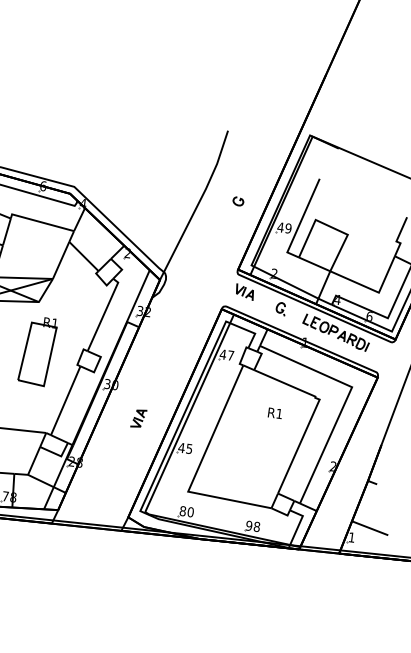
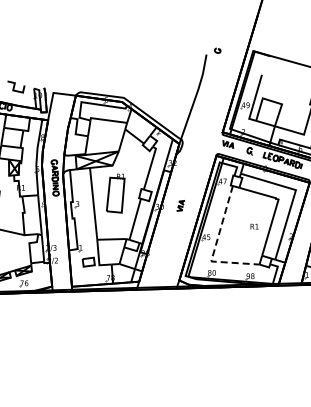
curve: (238, 199) -> (217, 49), moved
text: (275, 413) -> (254, 226), moved
part: (138, 417) -> (180, 205), moved
line: (198, 470) -> (215, 248), solid -> dashed

